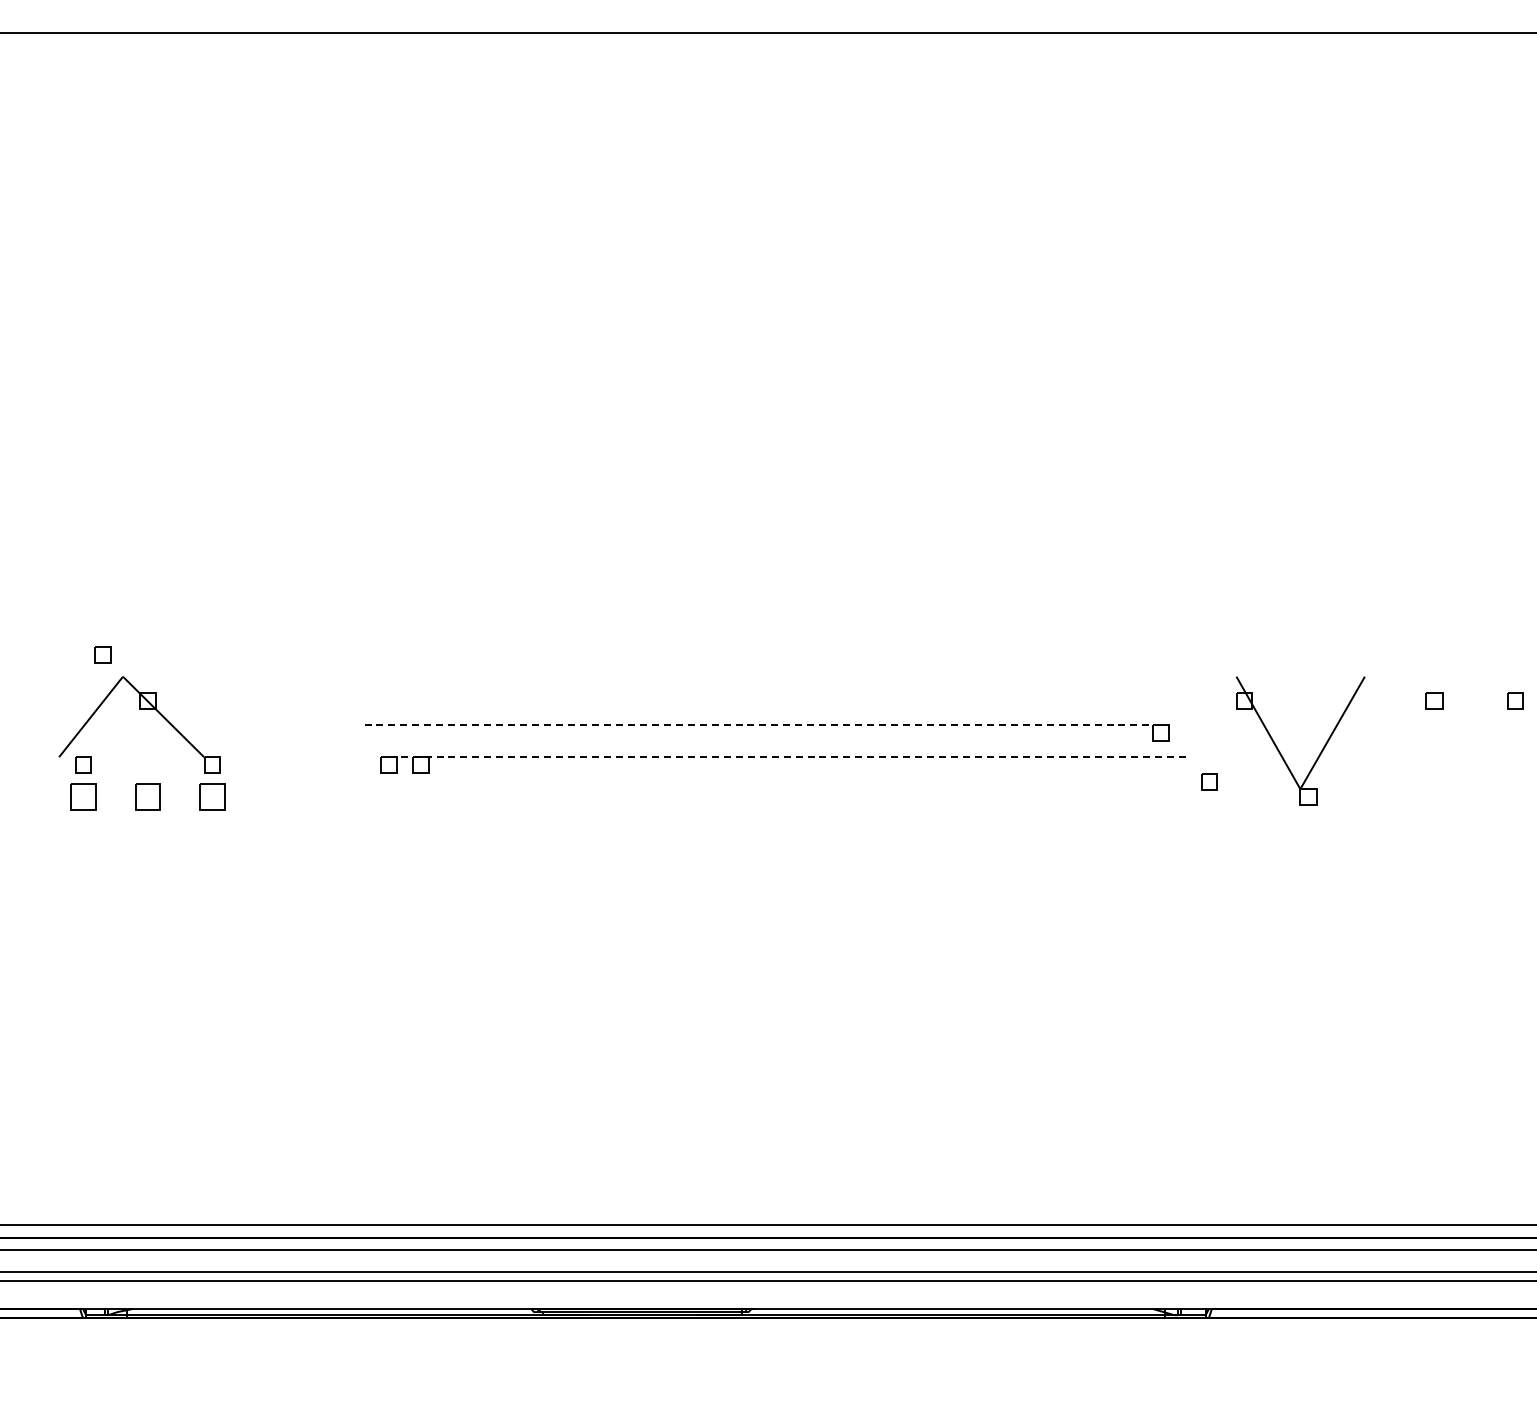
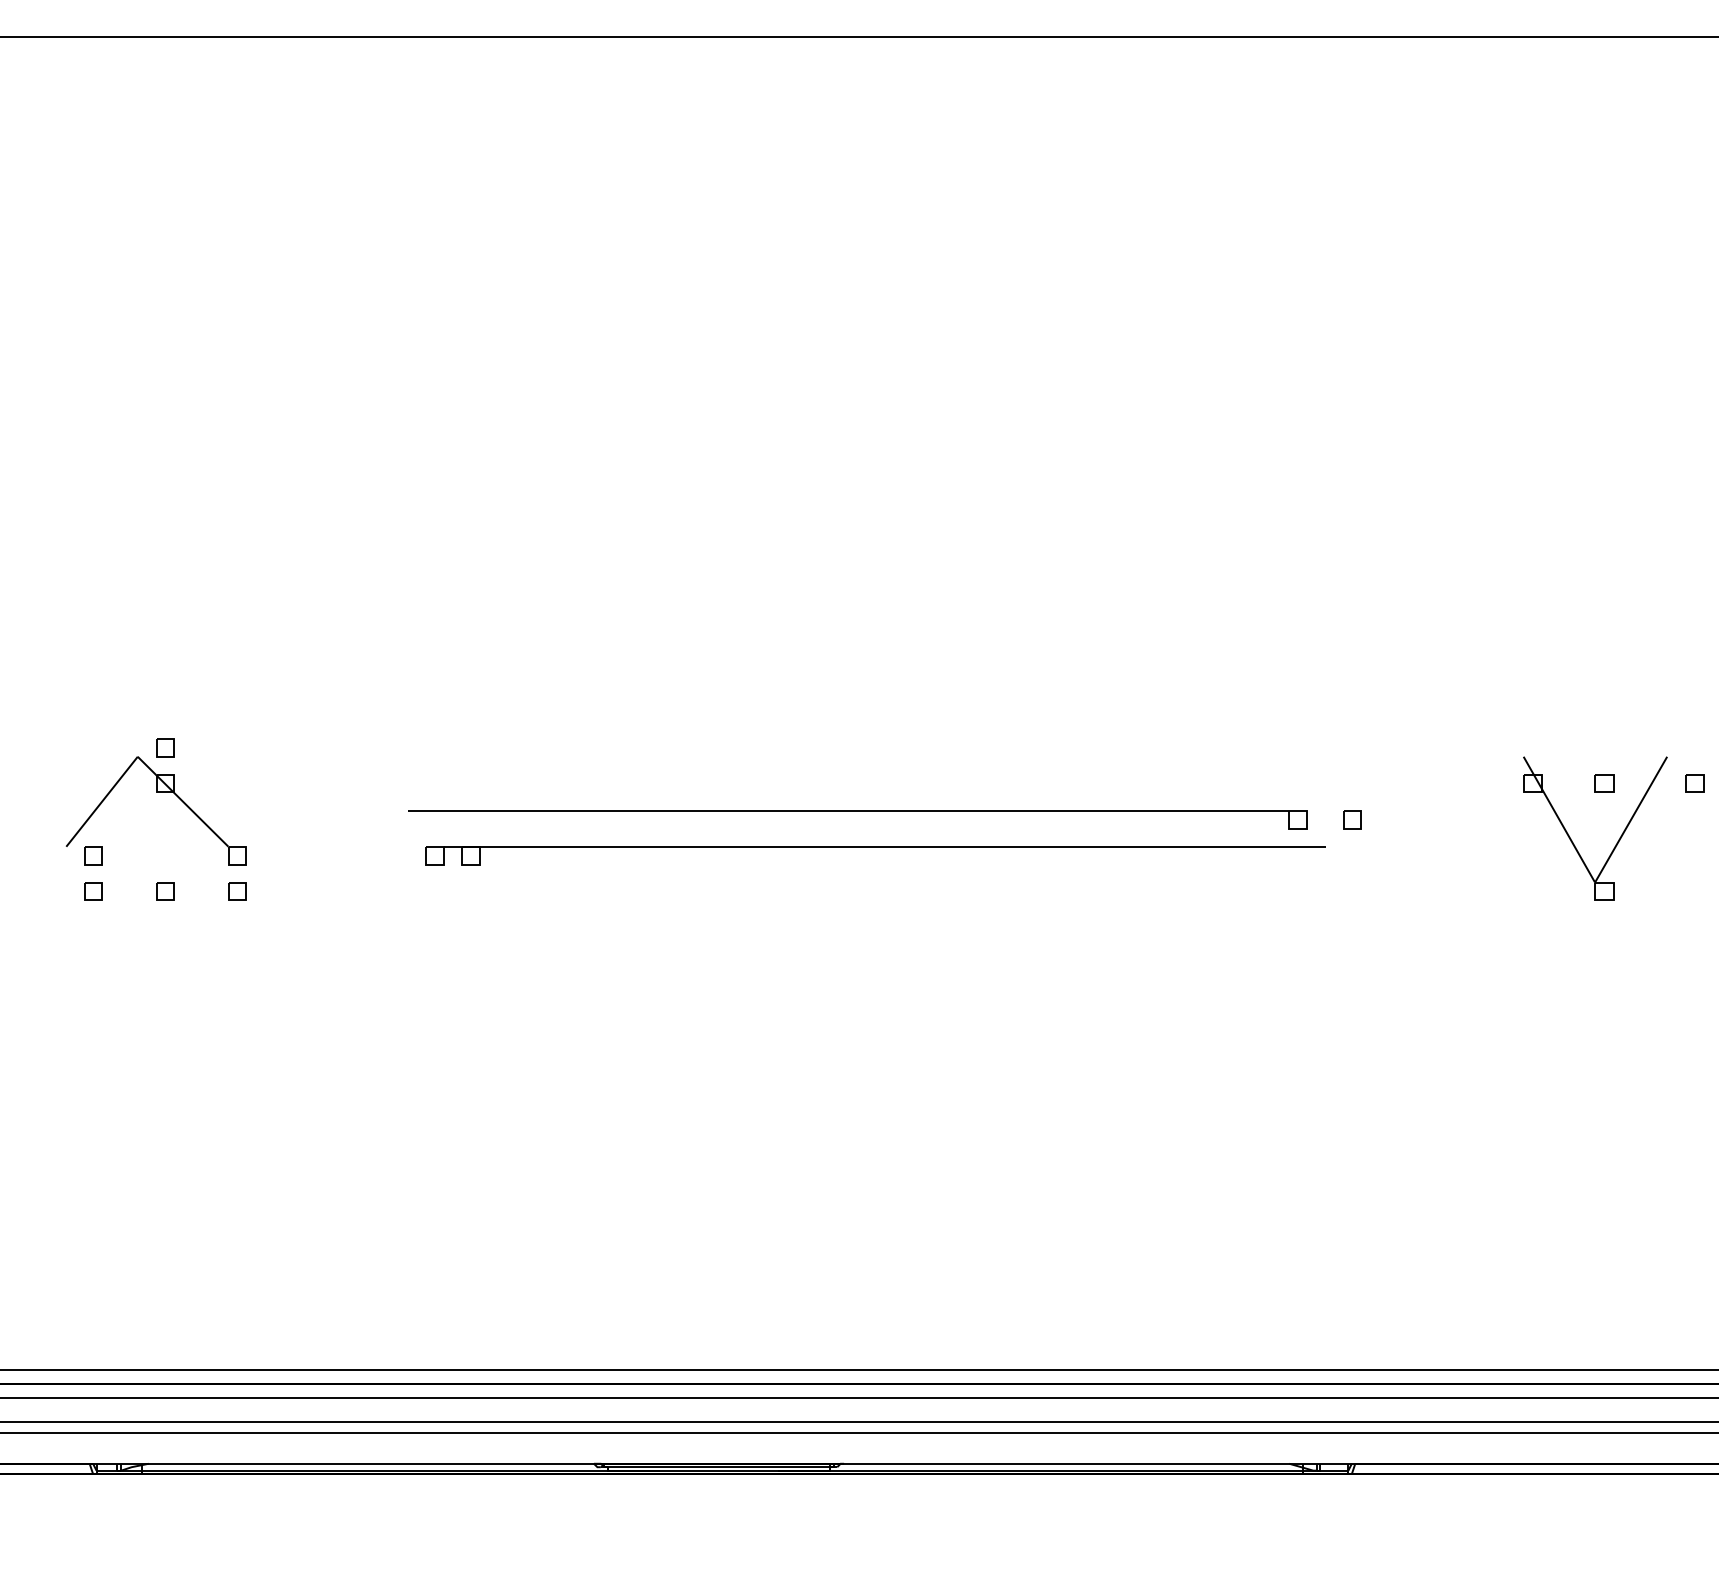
part: (102, 654) -> (165, 747), moved
line: (759, 725) -> (849, 811), dashed -> solid
part: (1280, 751) -> (1572, 840), moved
line: (790, 757) -> (884, 847), dashed -> solid
part: (1209, 781) -> (1352, 819), moved
part: (83, 796) -> (93, 890), size x0.62
part: (147, 796) -> (165, 890), size x0.62
part: (212, 796) -> (237, 890), size x0.62

